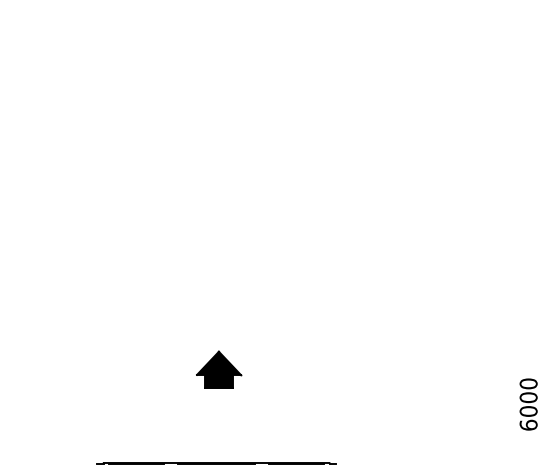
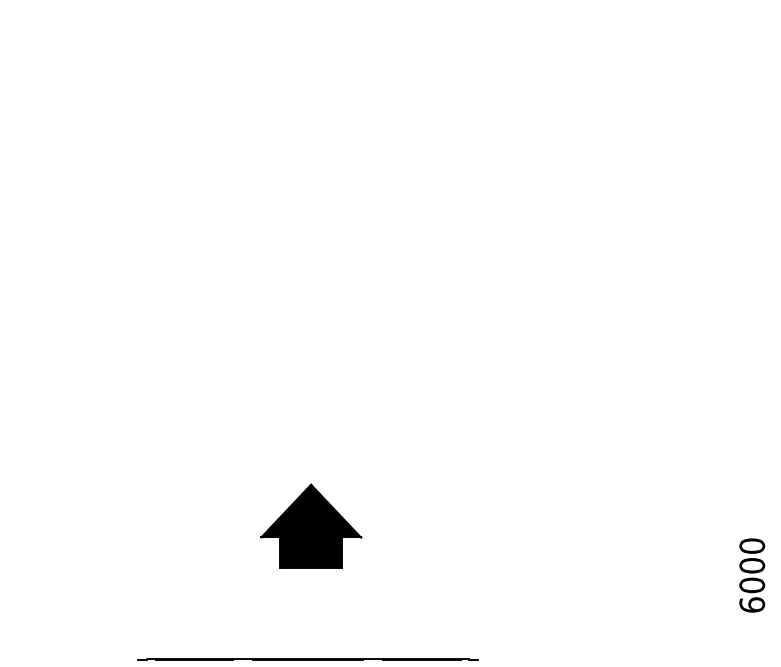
part: (218, 370) -> (311, 526), size x1.6

